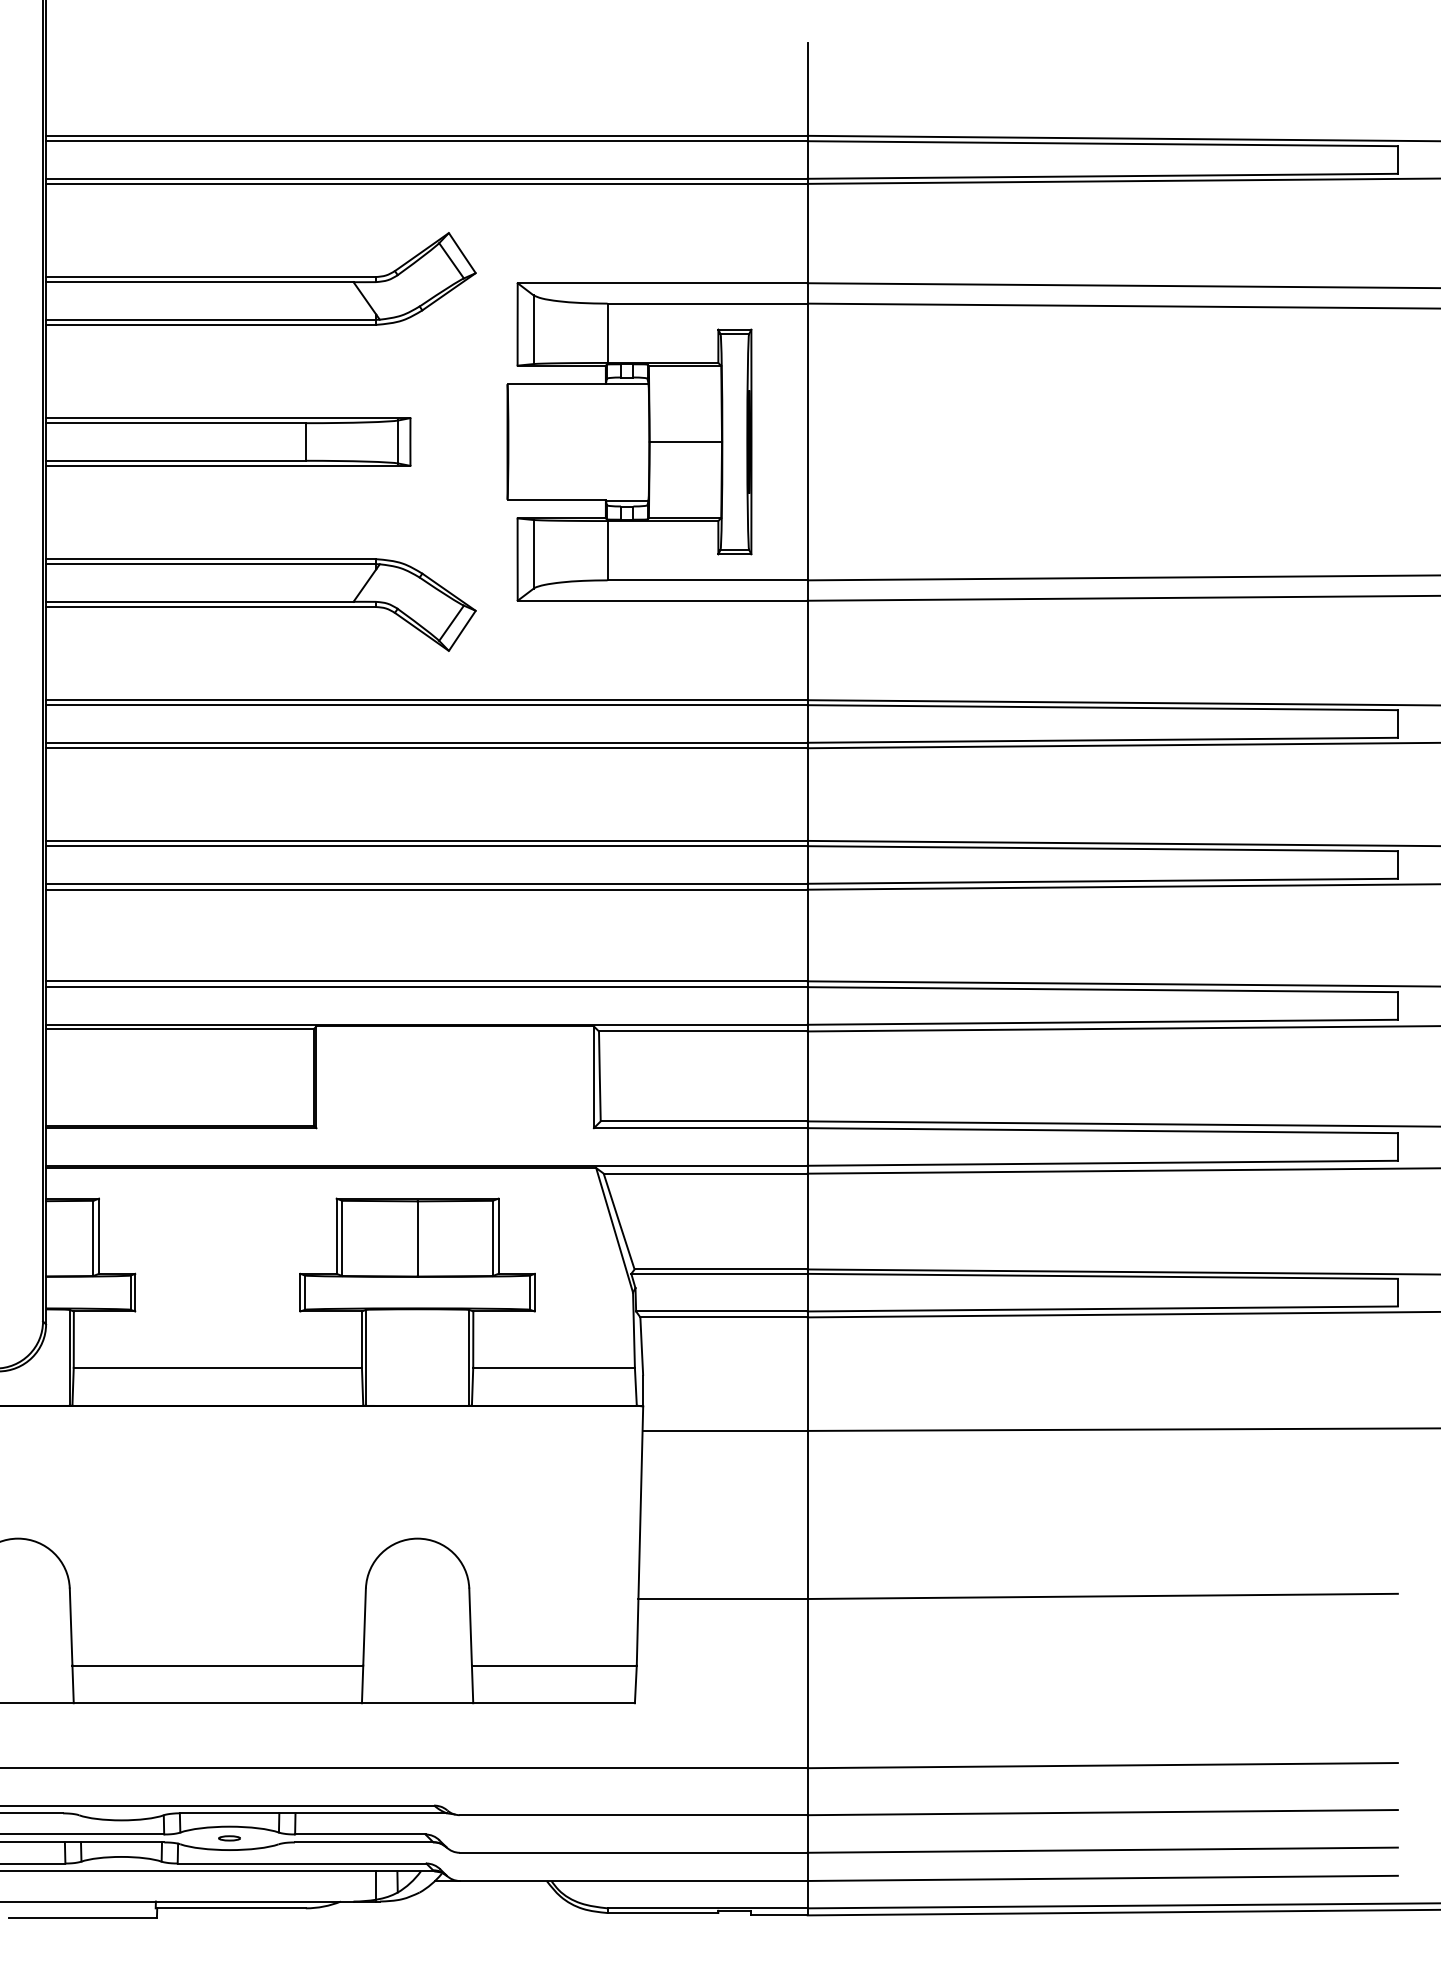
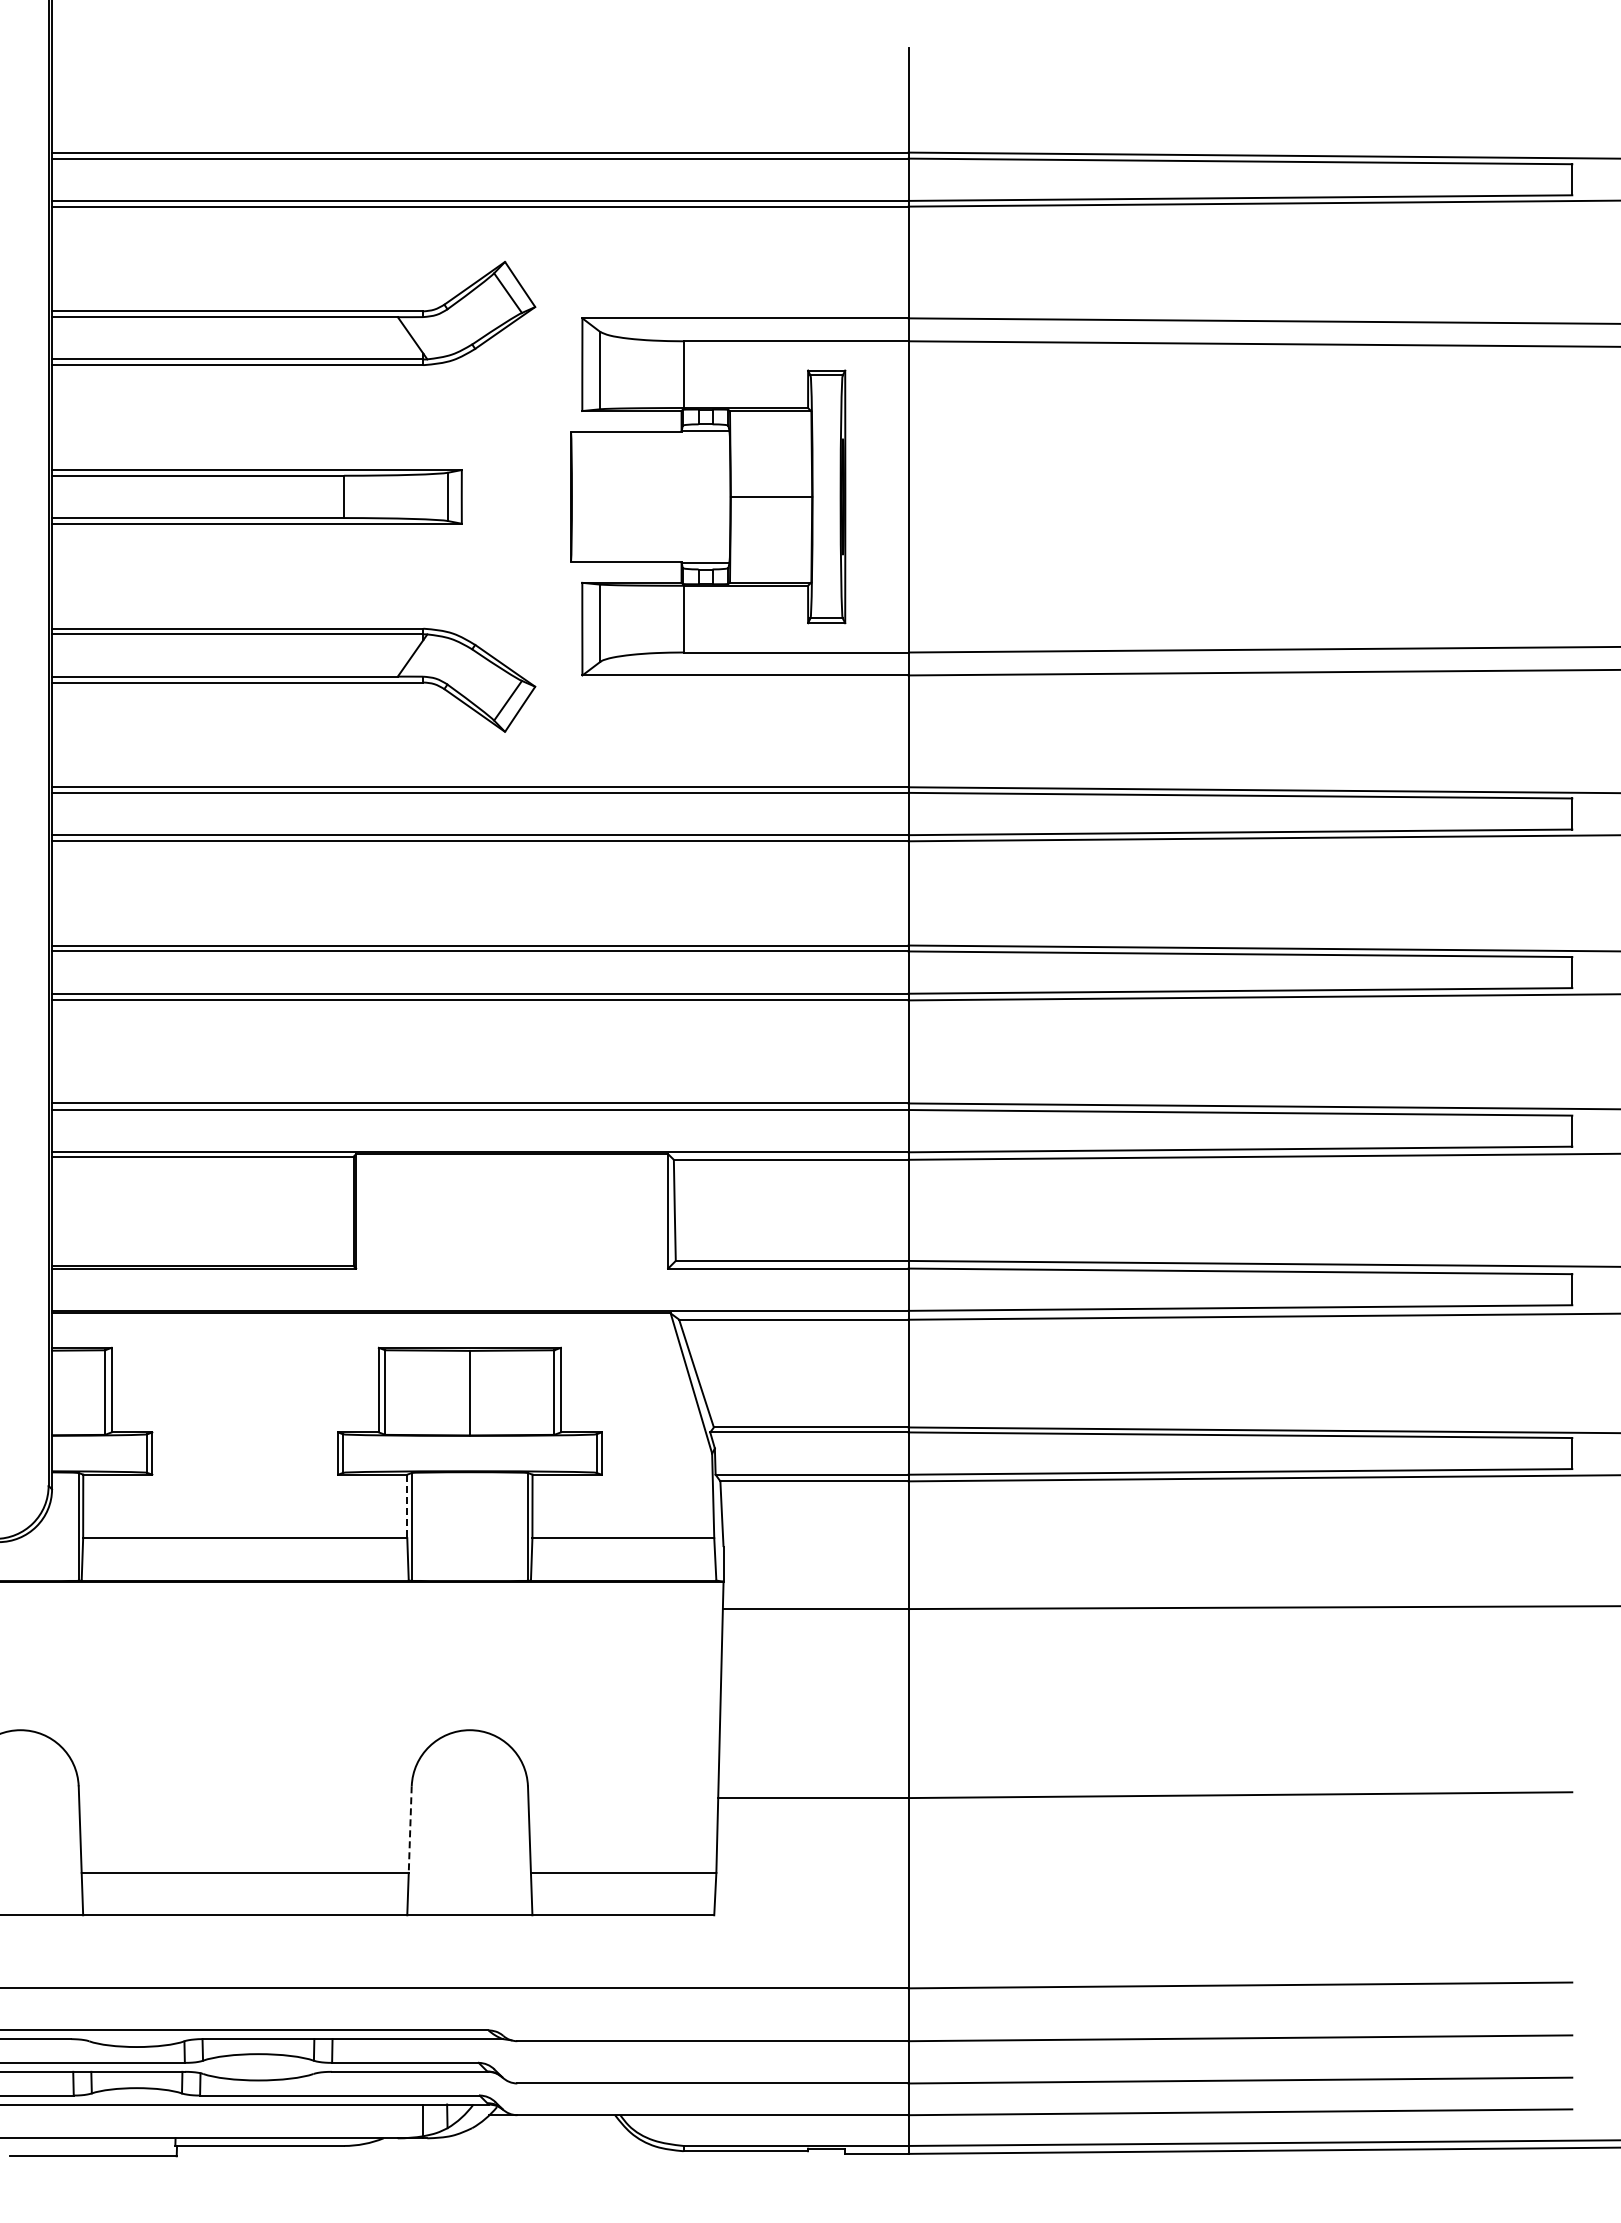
line: (362, 1339) -> (407, 1506), solid -> dashed
line: (364, 1627) -> (410, 1830), solid -> dashed
part: (229, 1838) -> (258, 2067), removed

